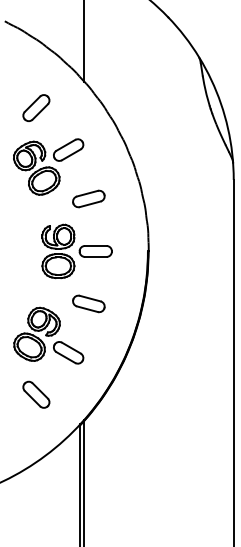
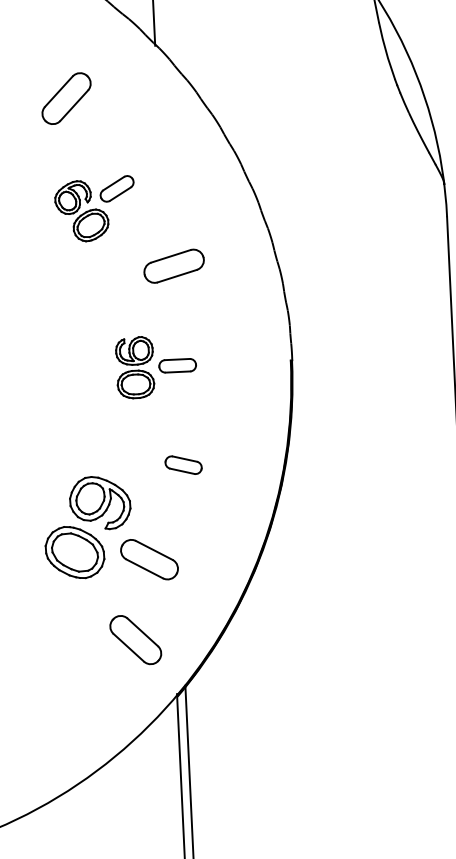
part: (48, 166) -> (94, 208), size x0.6
part: (76, 251) -> (155, 366), size x0.6
part: (88, 303) -> (182, 464), size x0.6
part: (36, 394) -> (135, 639), moved

